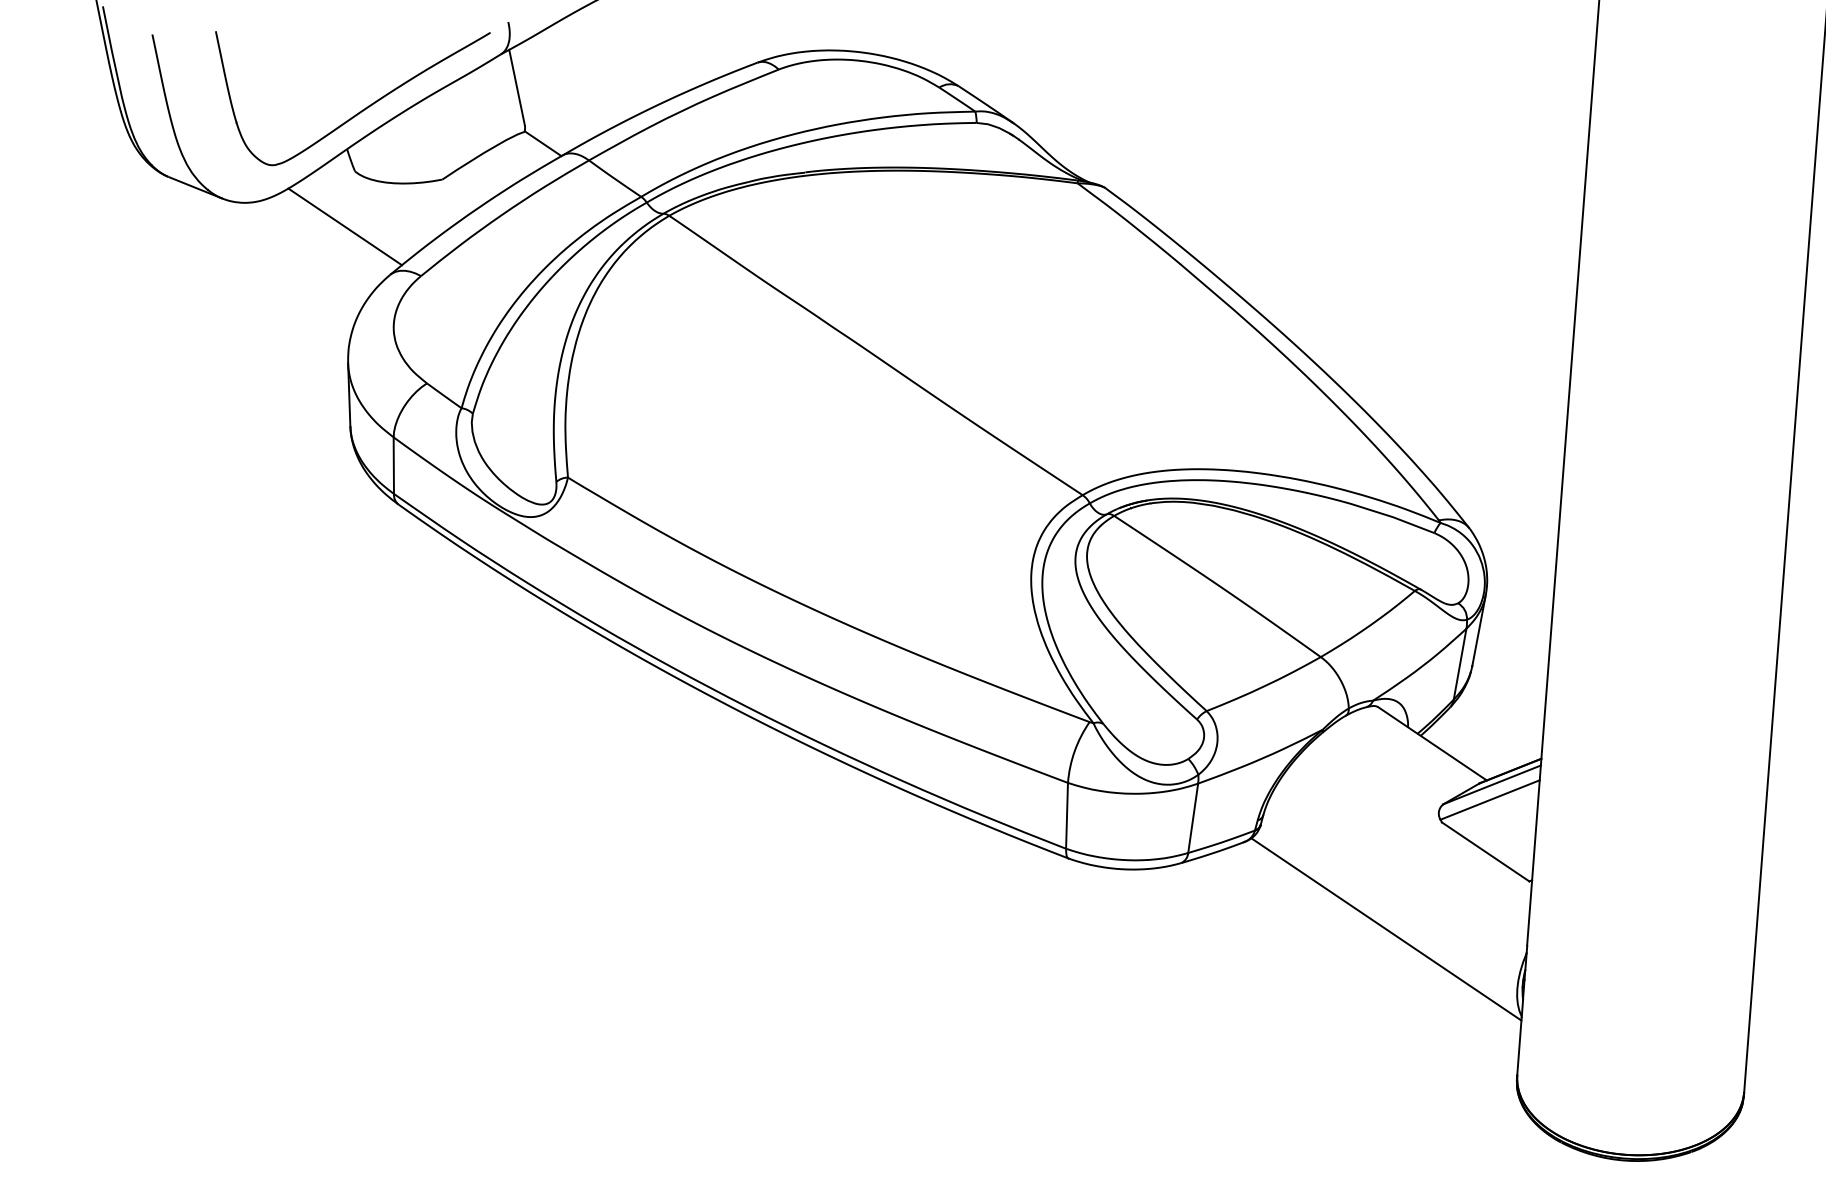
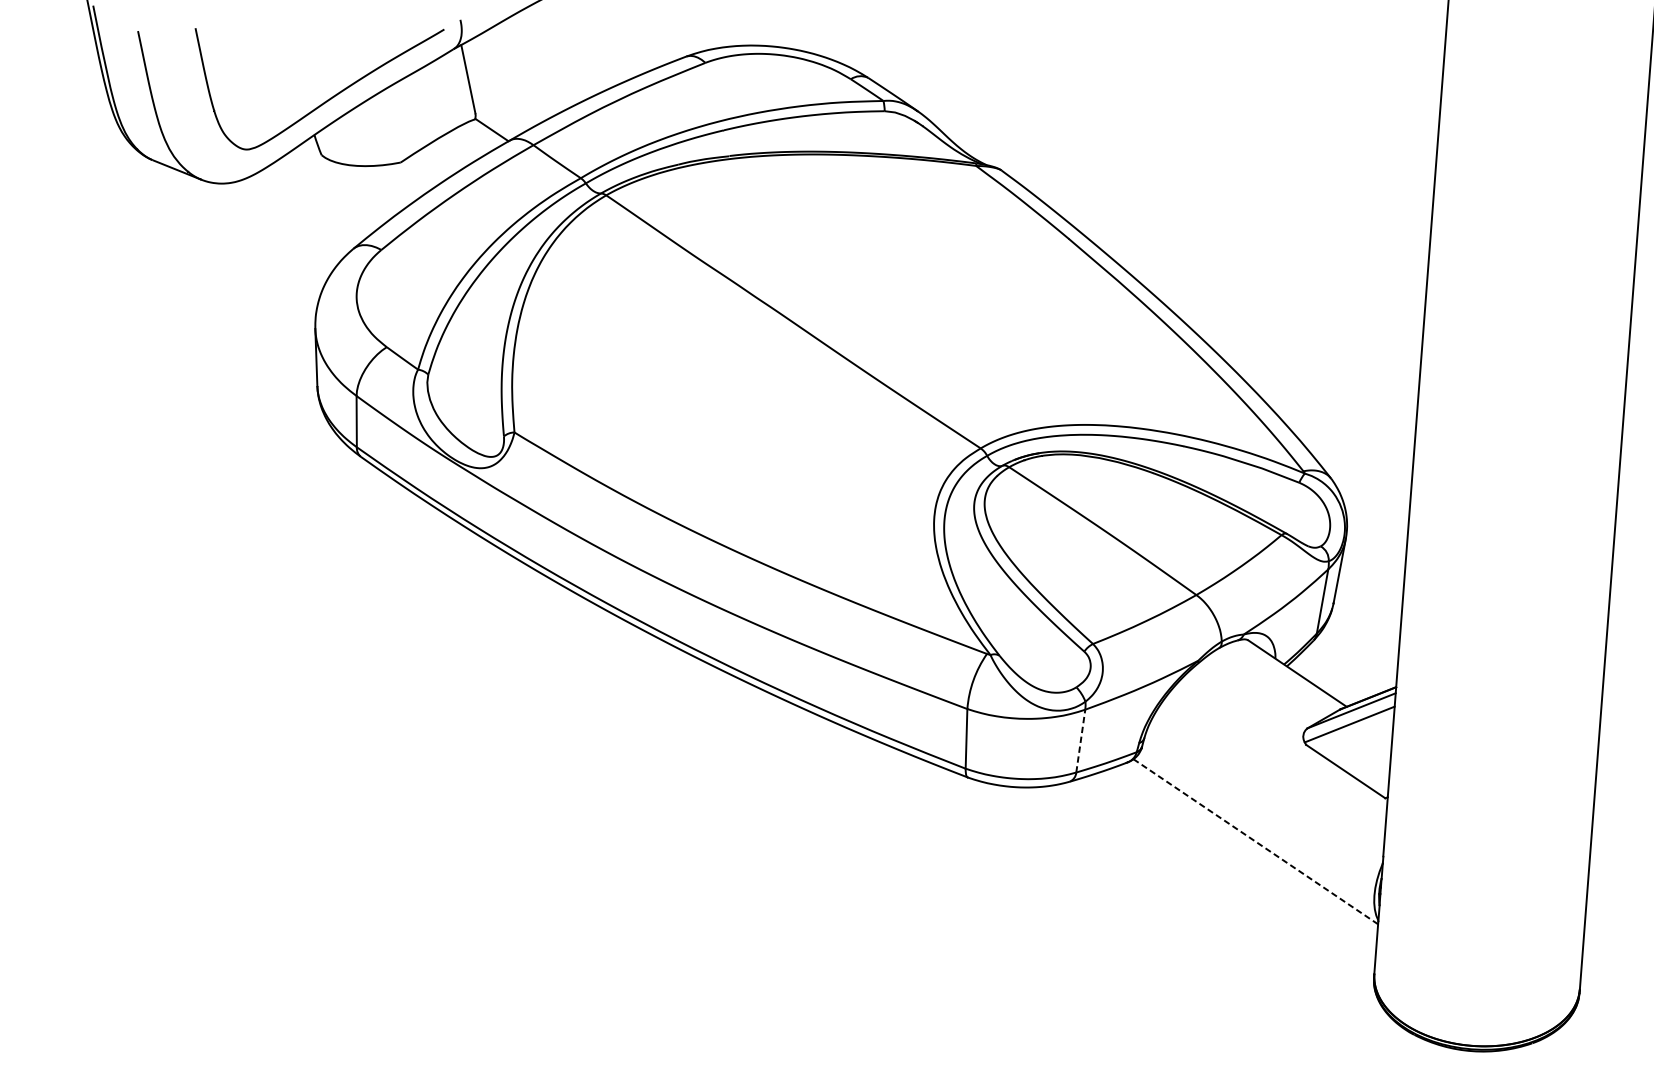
line: (345, 226) -> (312, 205), removed
line: (1193, 817) -> (1081, 740), solid -> dashed
line: (1386, 929) -> (1255, 841), solid -> dashed

